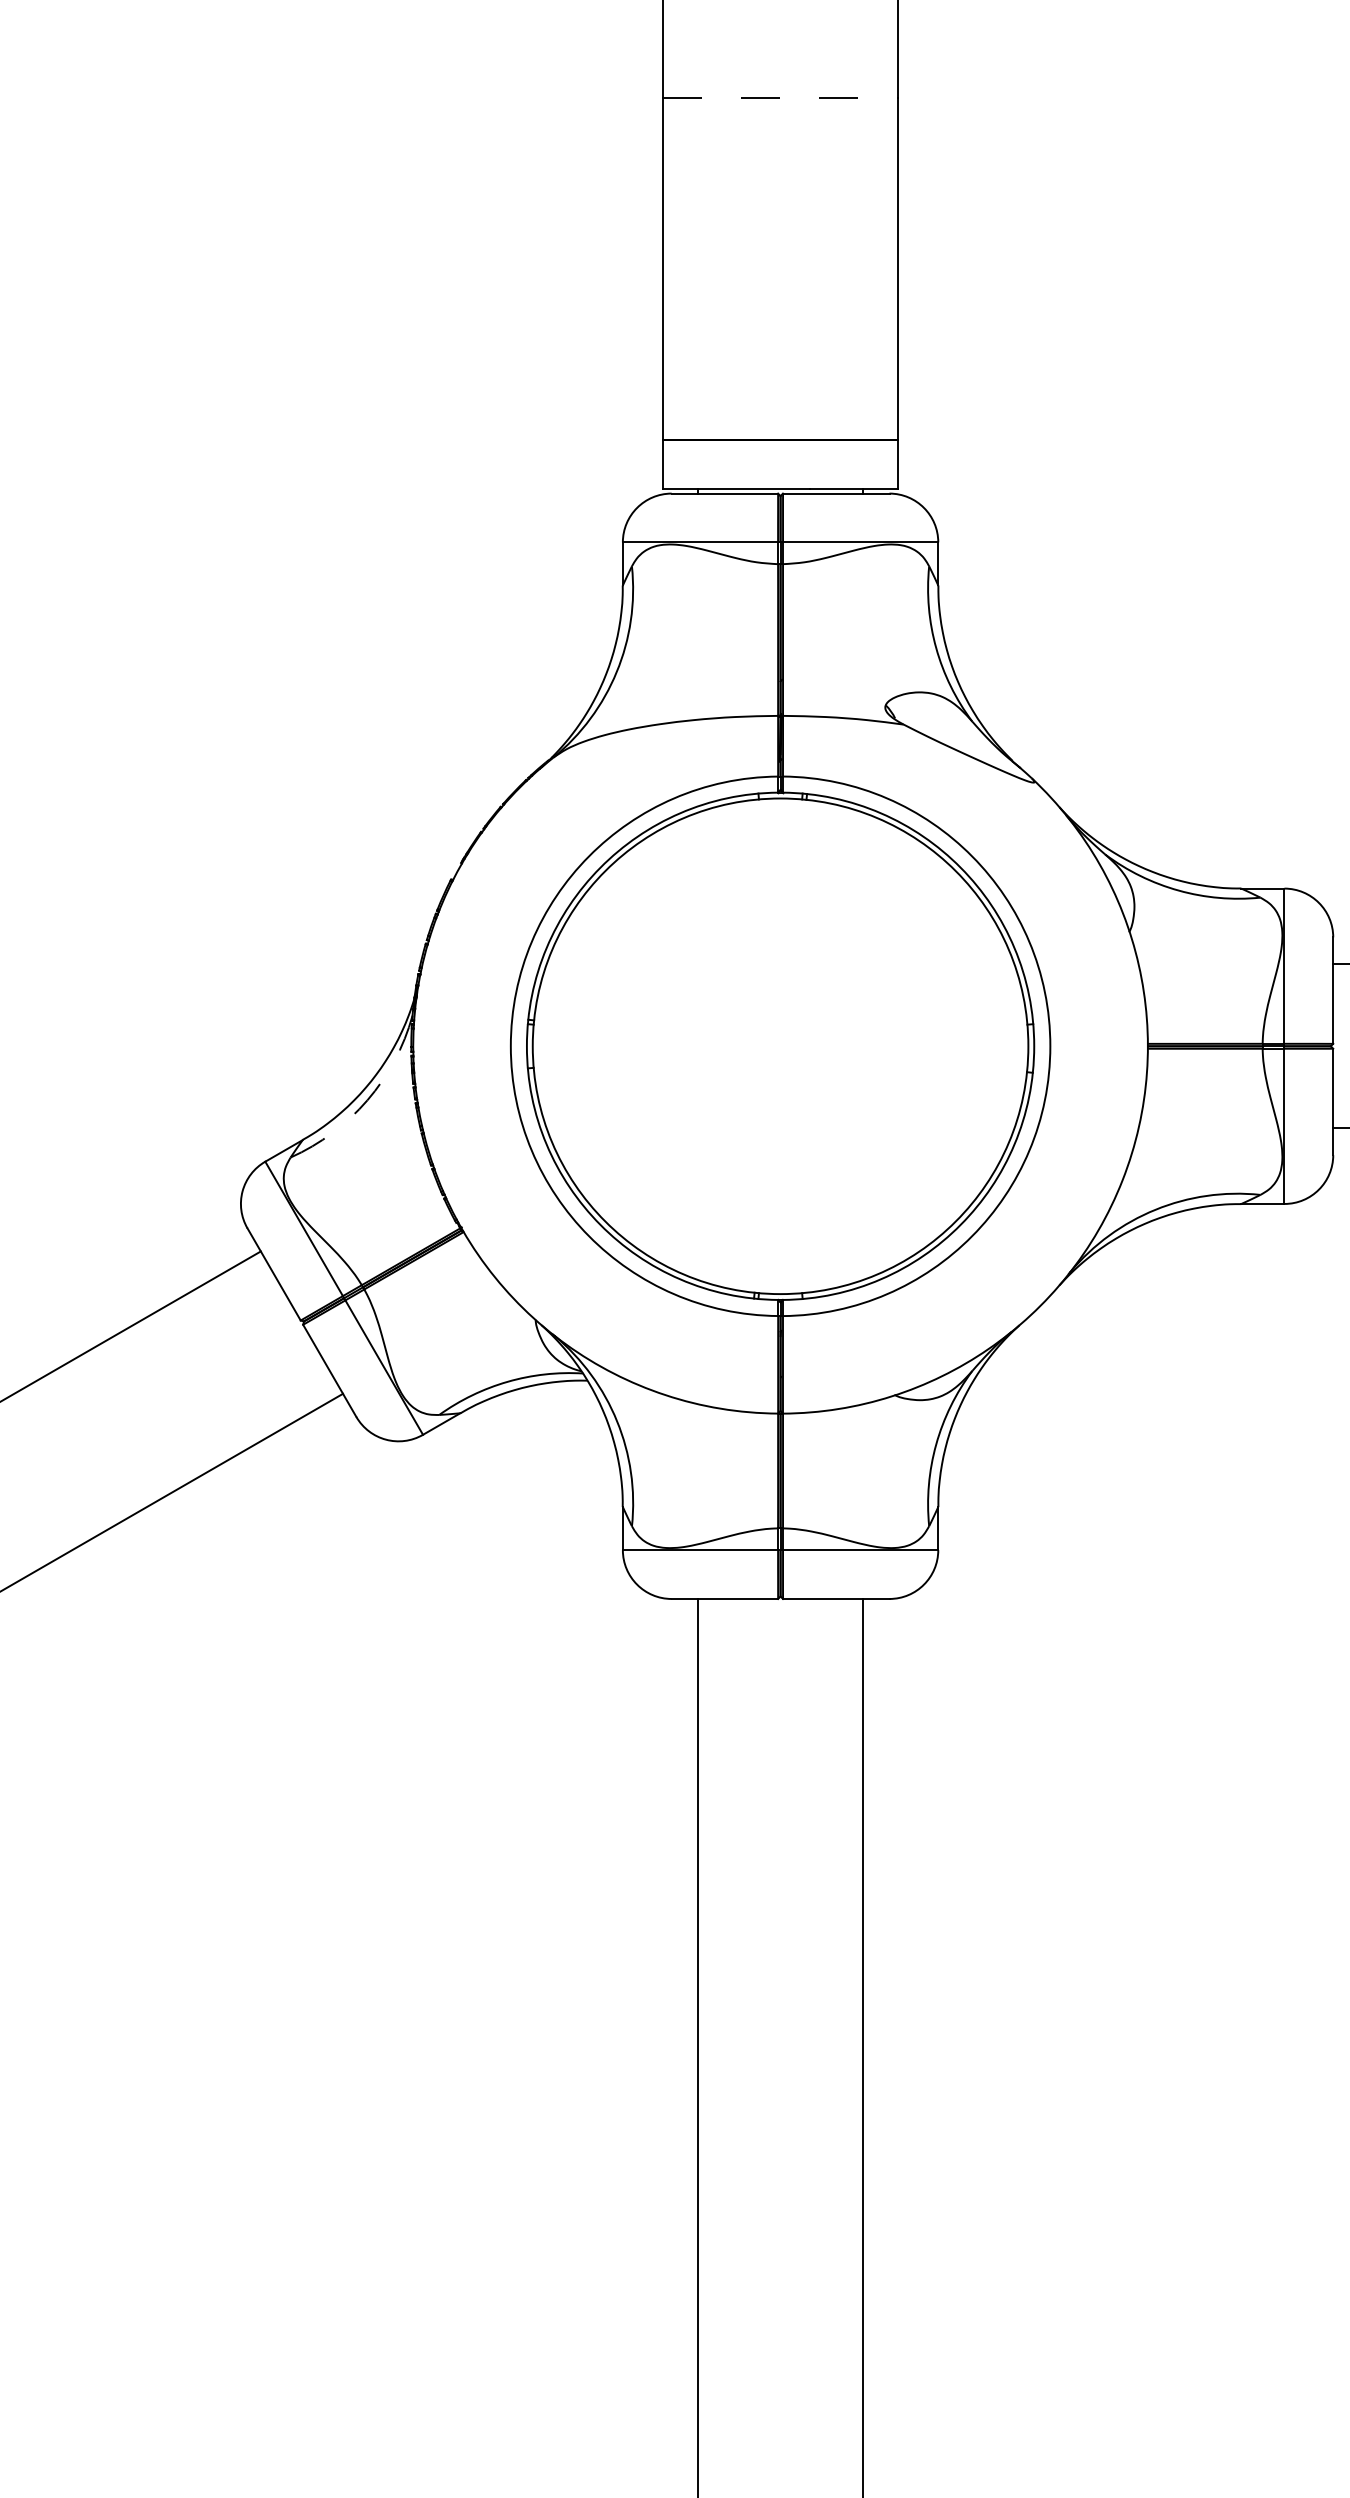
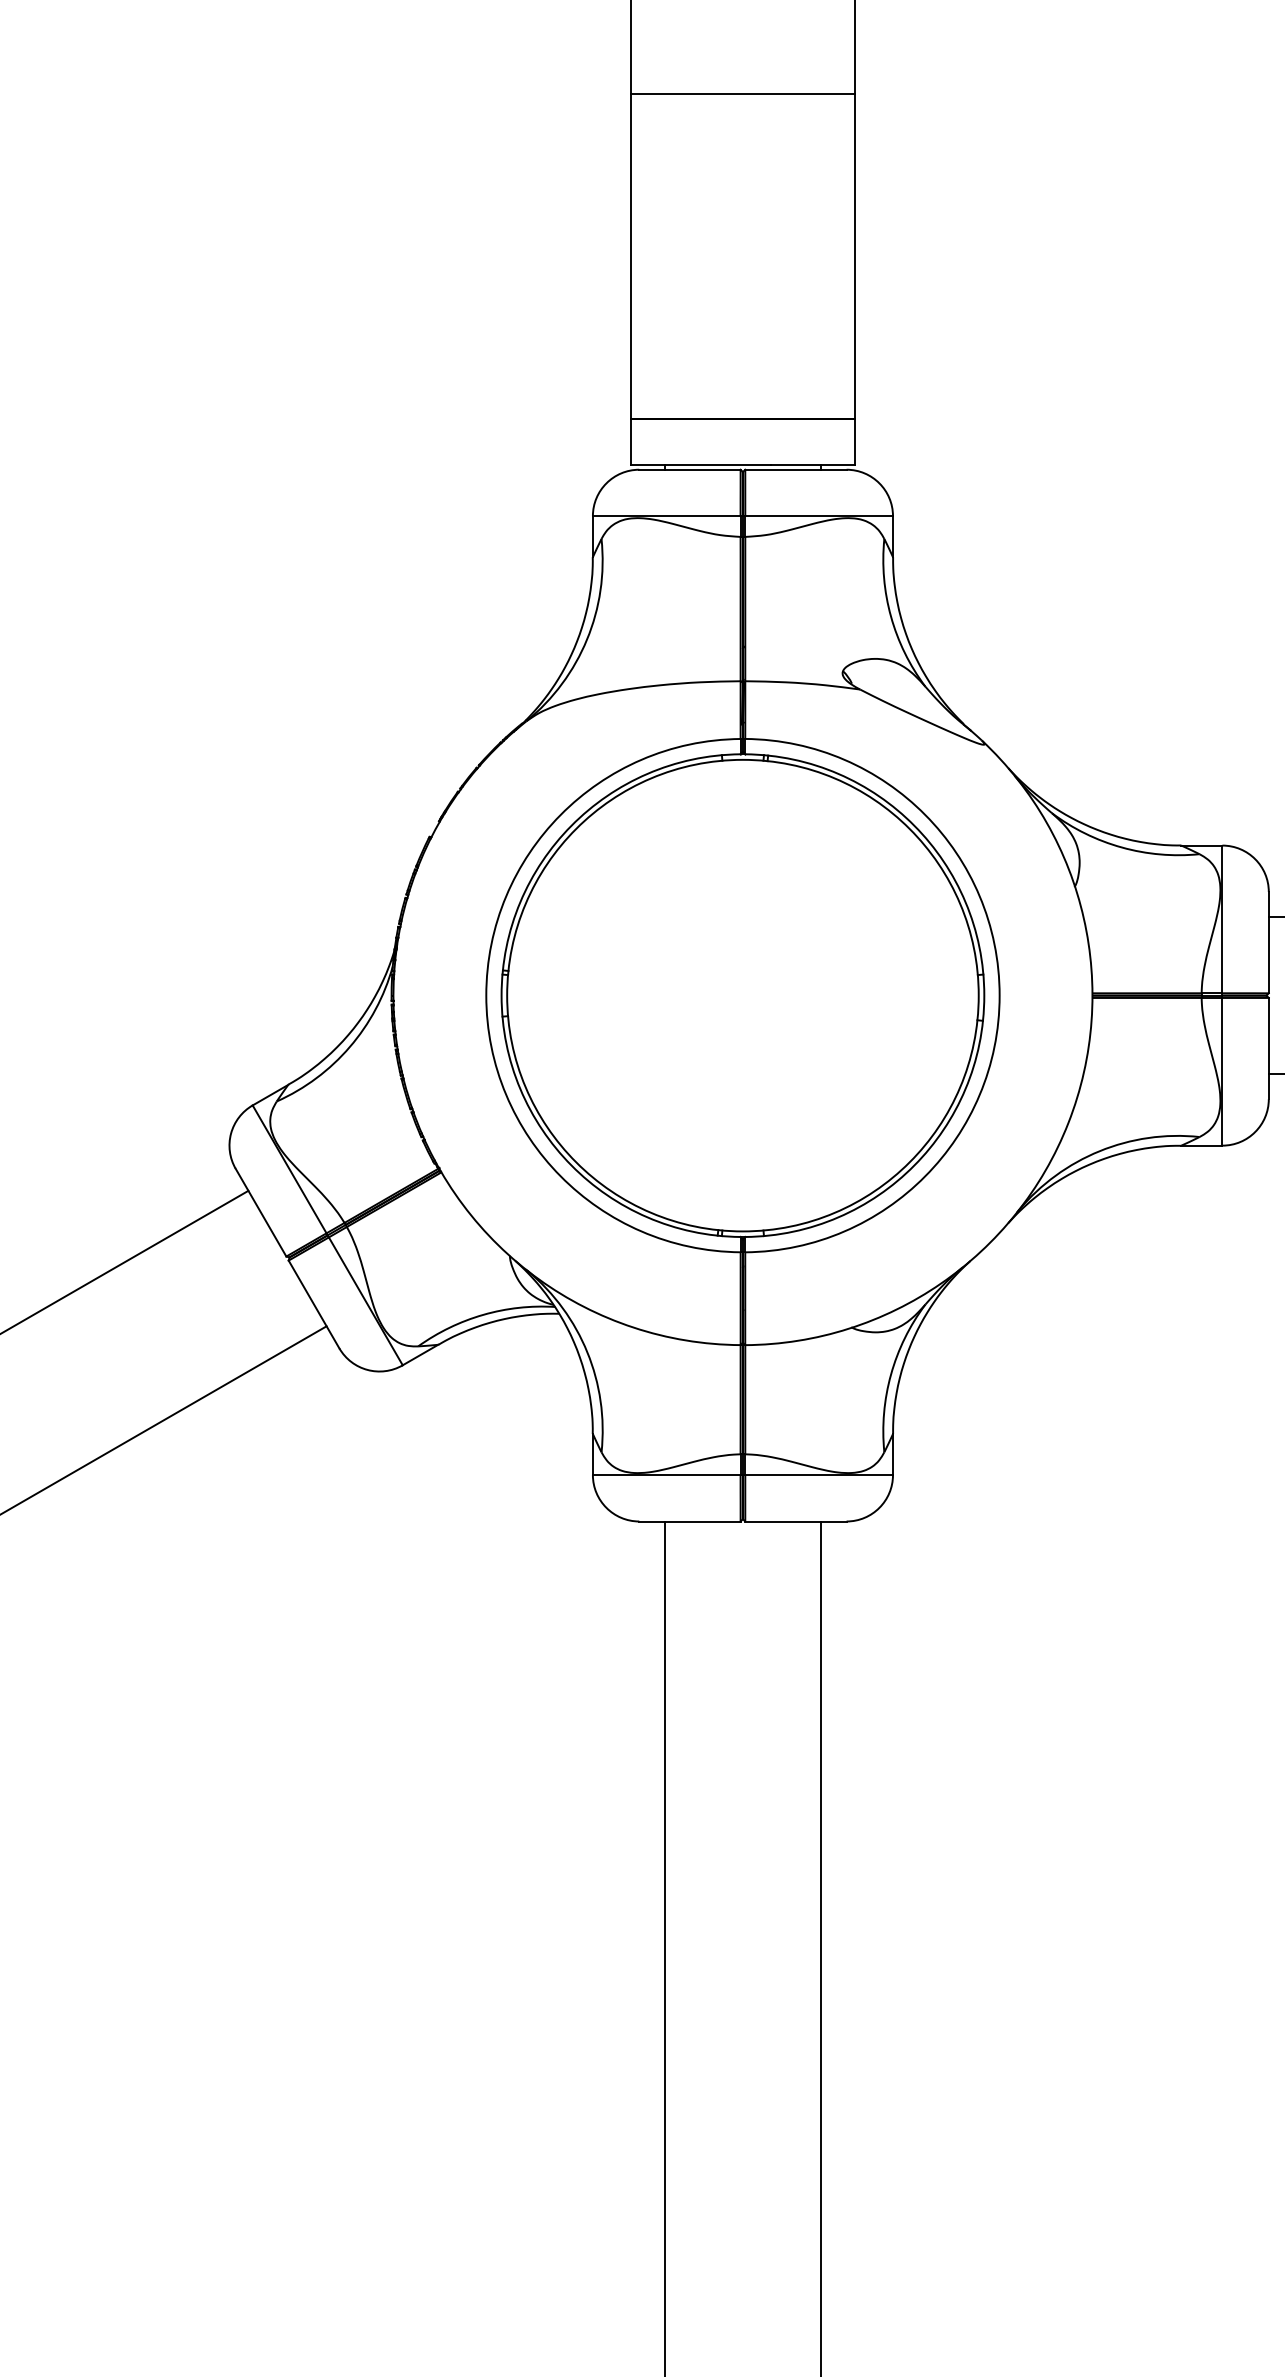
line: (780, 98) -> (742, 93), dashed -> solid
arc: (367, 1100) -> (349, 1047), dashed -> solid

